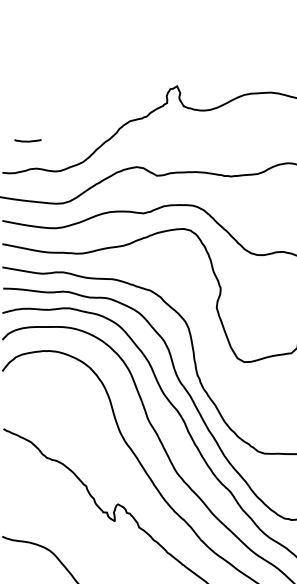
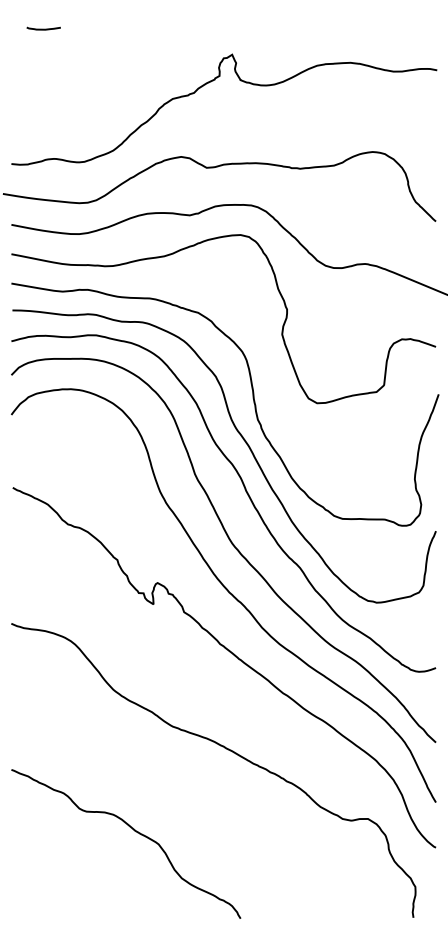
curve: (27, 140) -> (43, 28), moved

